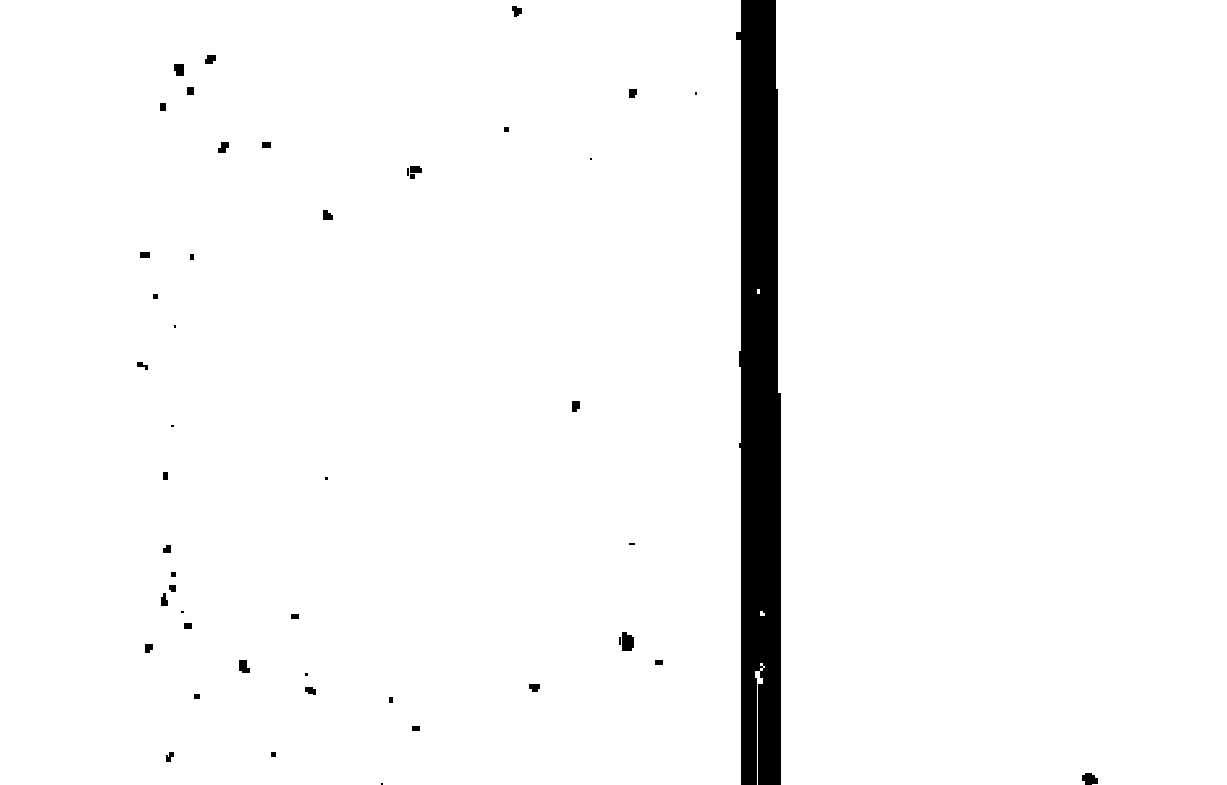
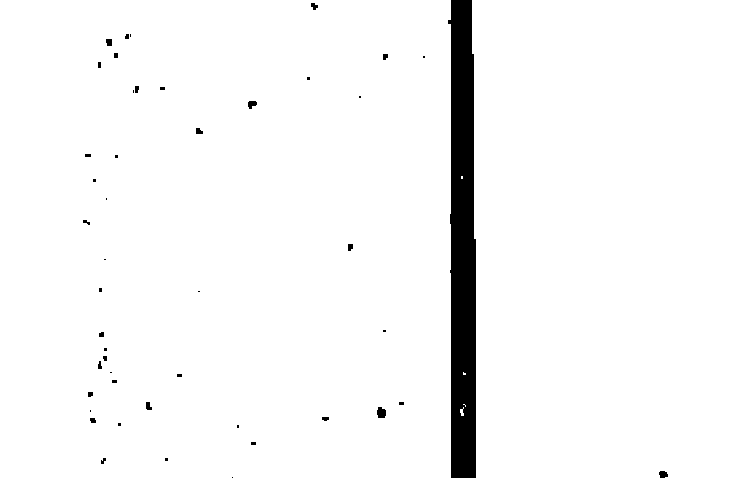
part: (626, 641) -> (381, 412), moved
part: (309, 683) -> (92, 416), moved

